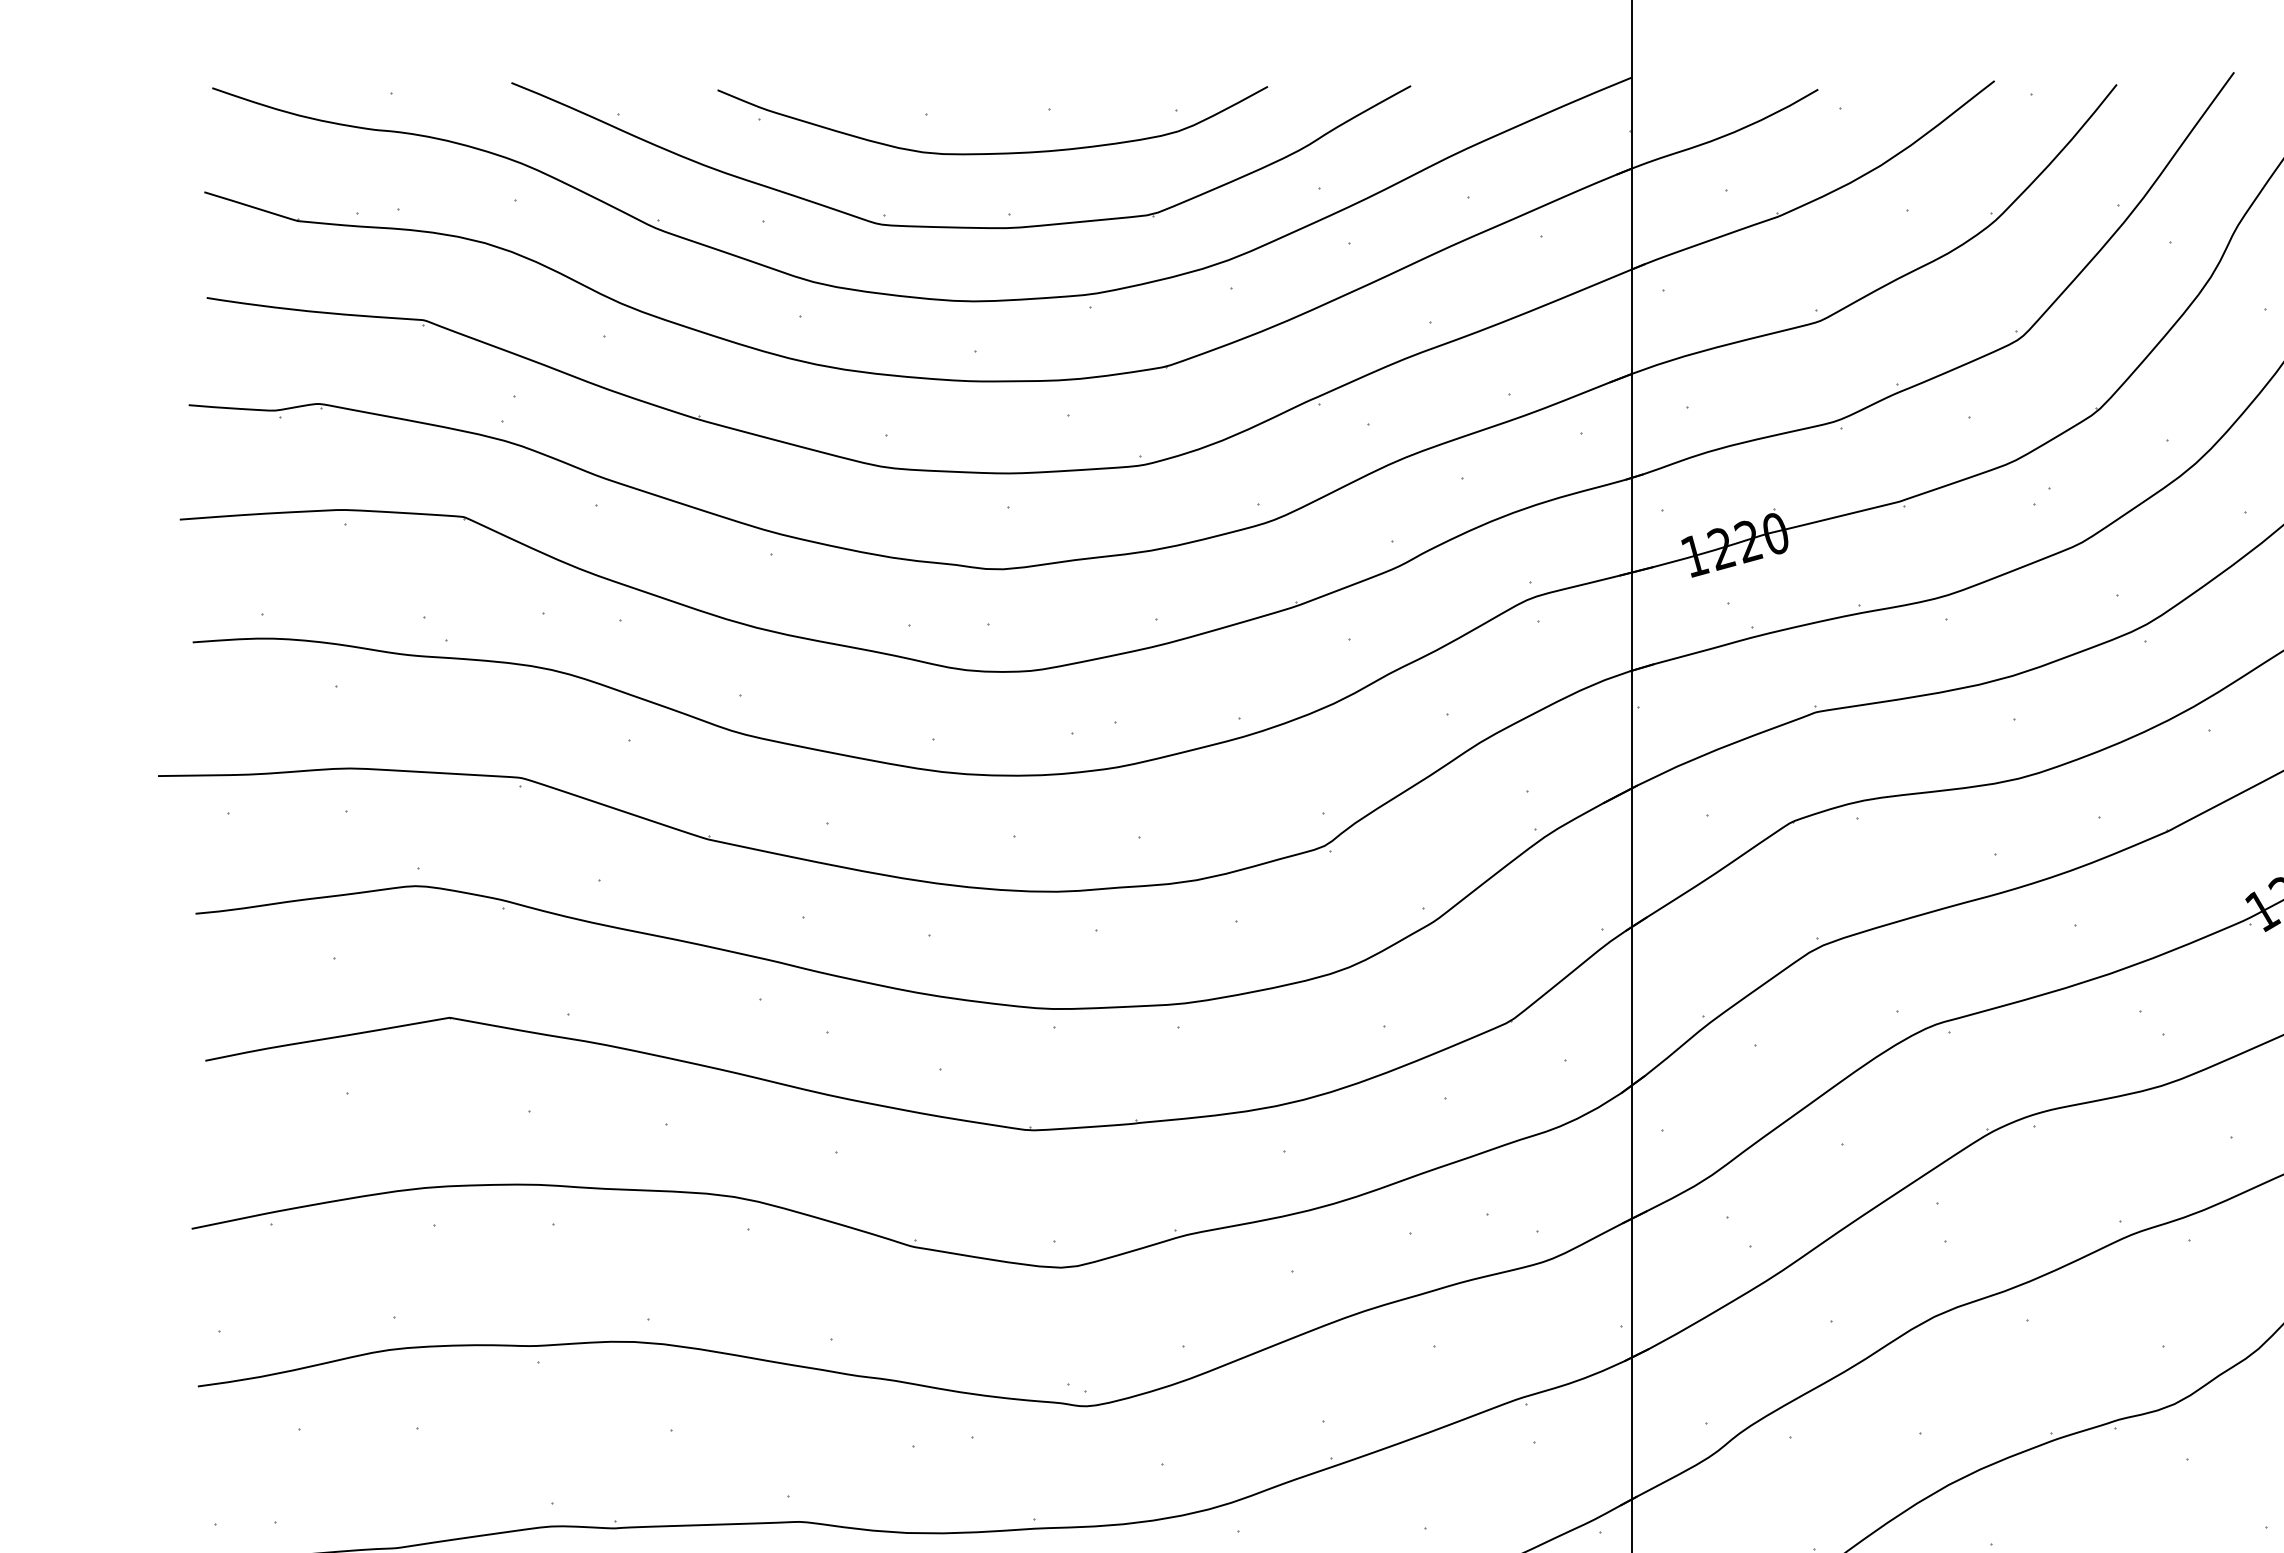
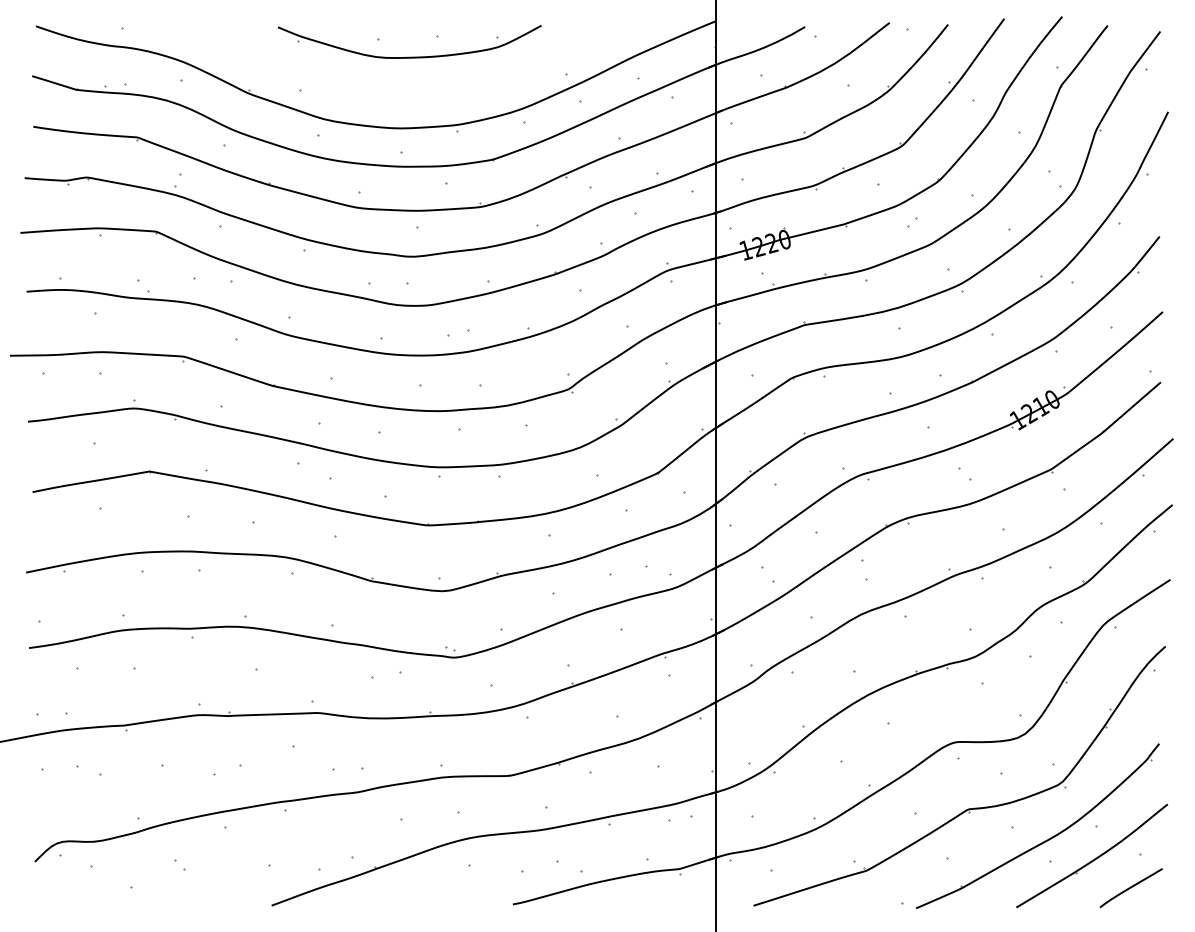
part: (960, 226) -> (394, 92), removed

